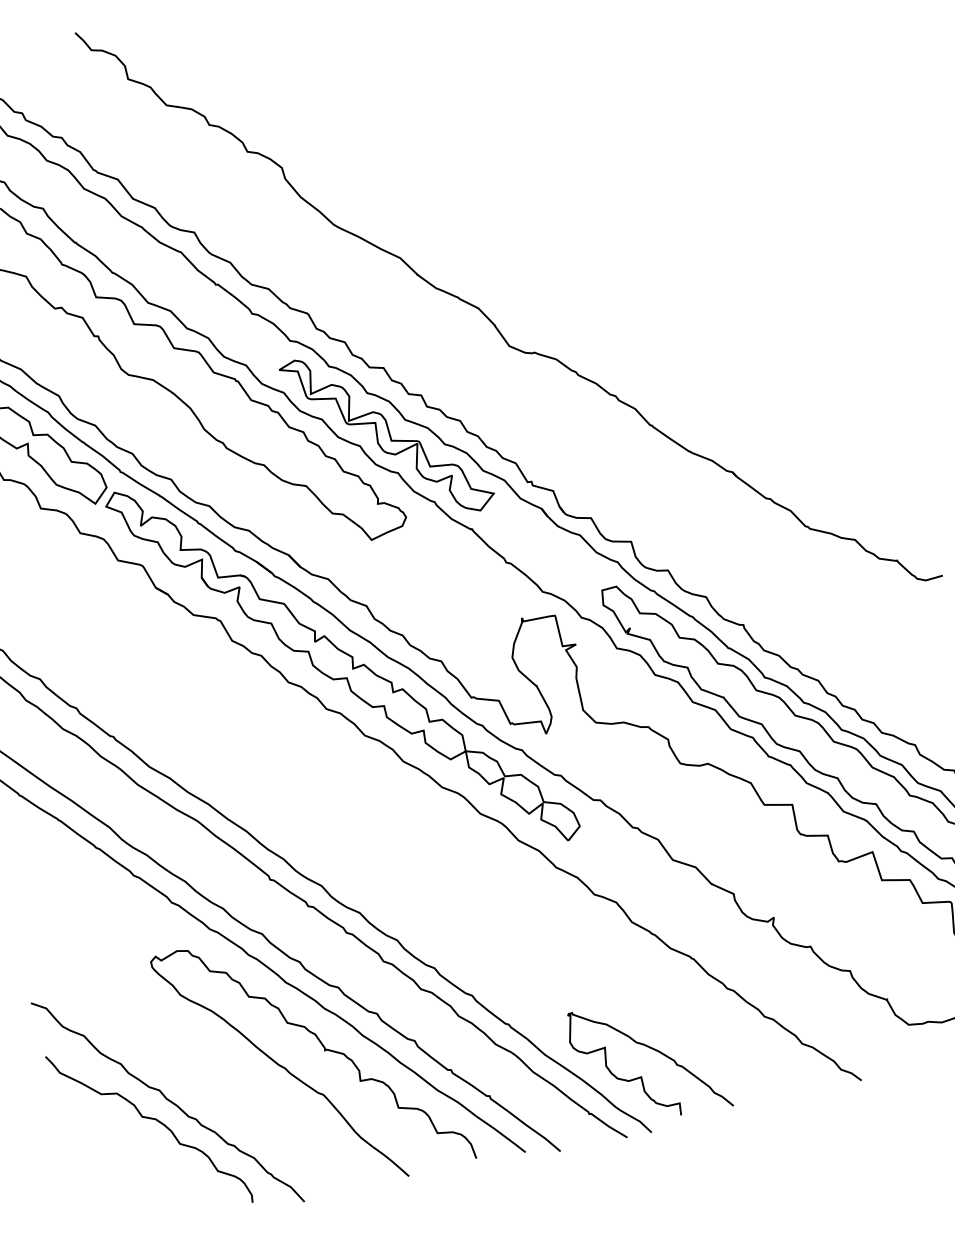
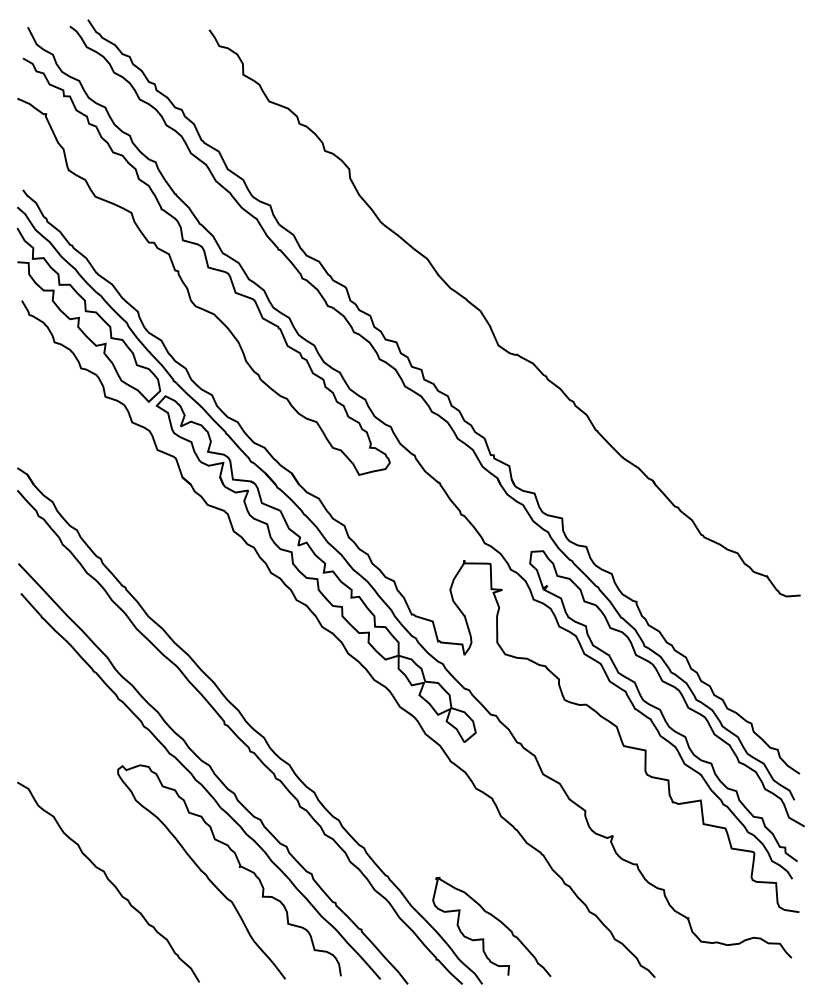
part: (387, 435) -> (388, 395), removed
curve: (148, 1119) -> (90, 892), removed

